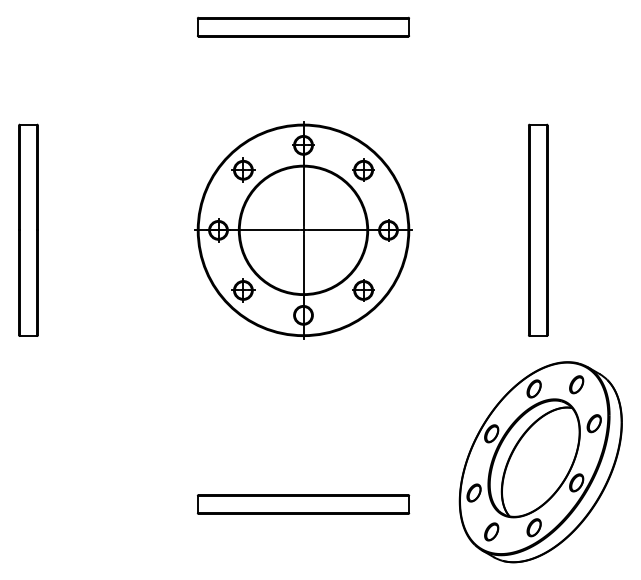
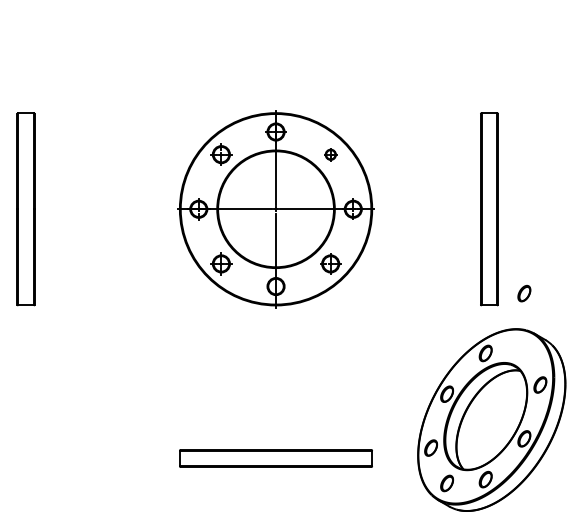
part: (302, 27) -> (275, 24), removed
part: (363, 170) -> (330, 154), size x0.6
part: (576, 384) -> (524, 293), moved

